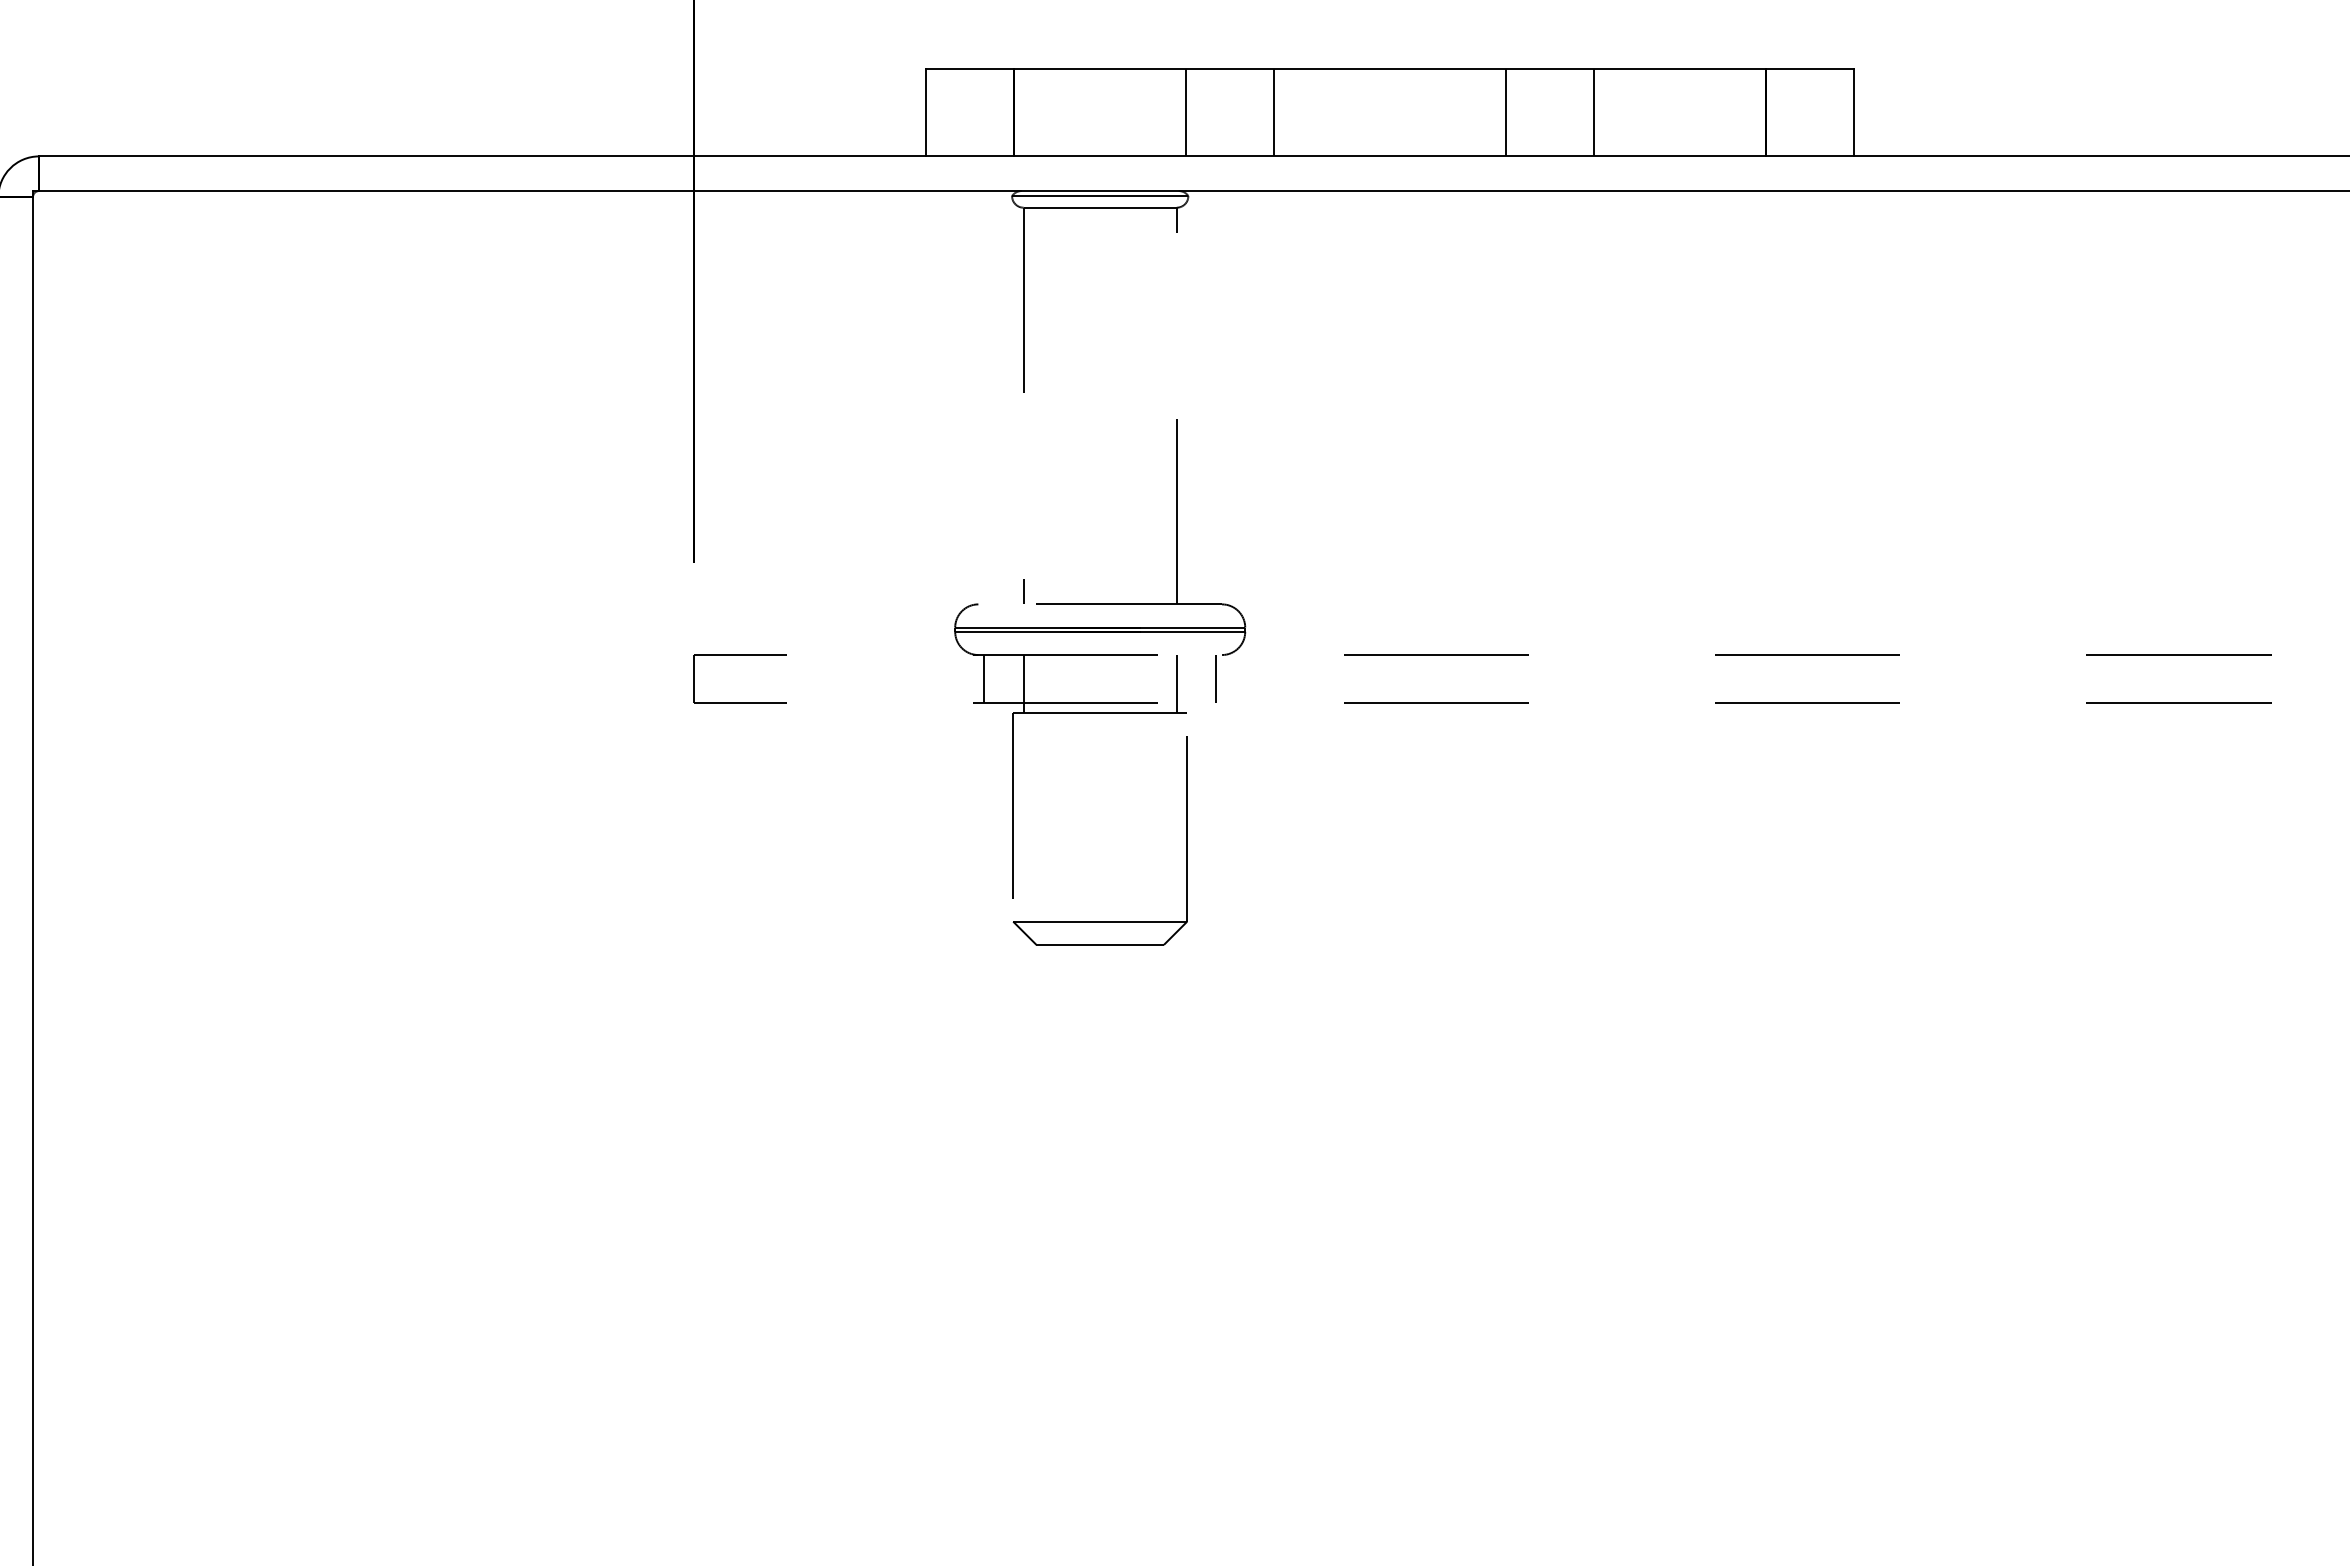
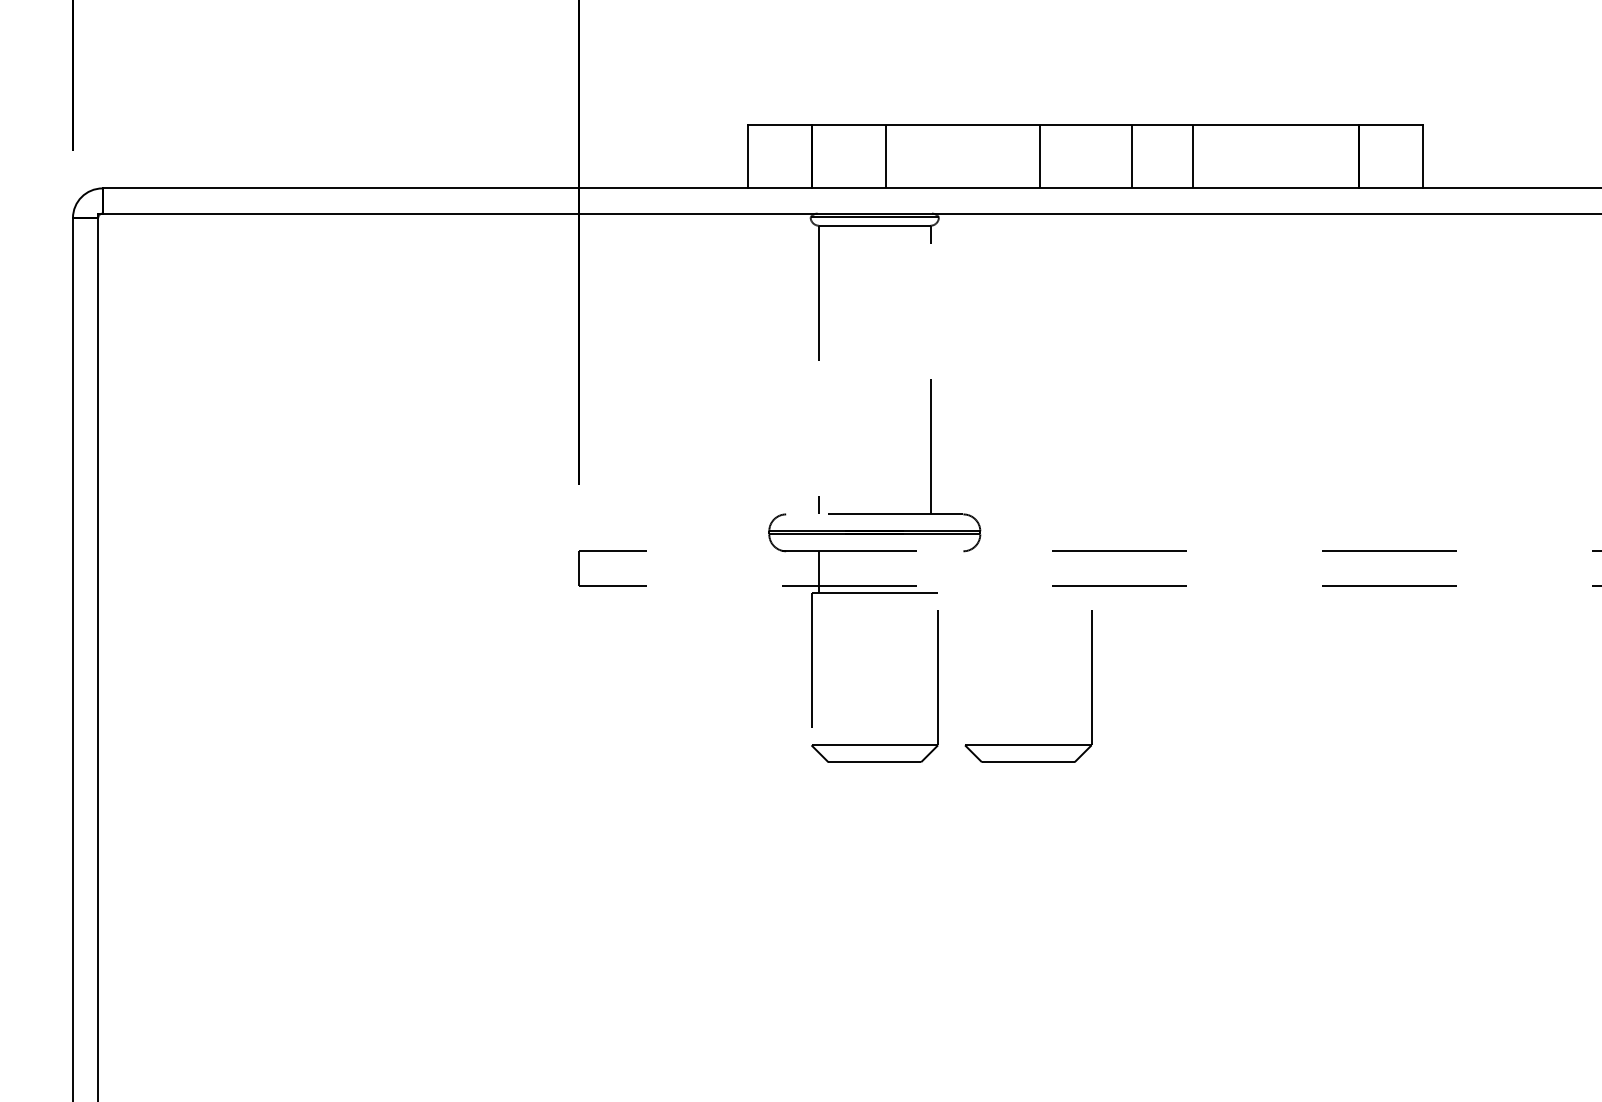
line: (1186, 112) -> (886, 156), moved
line: (1274, 112) -> (1040, 156), moved
line: (1506, 112) -> (1131, 156), moved
line: (1594, 112) -> (1193, 156), moved
line: (984, 679) -> (790, 569), removed
line: (1216, 679) -> (959, 569), removed
line: (1176, 683) -> (930, 571), removed
part: (1310, 921) -> (1027, 745), added

